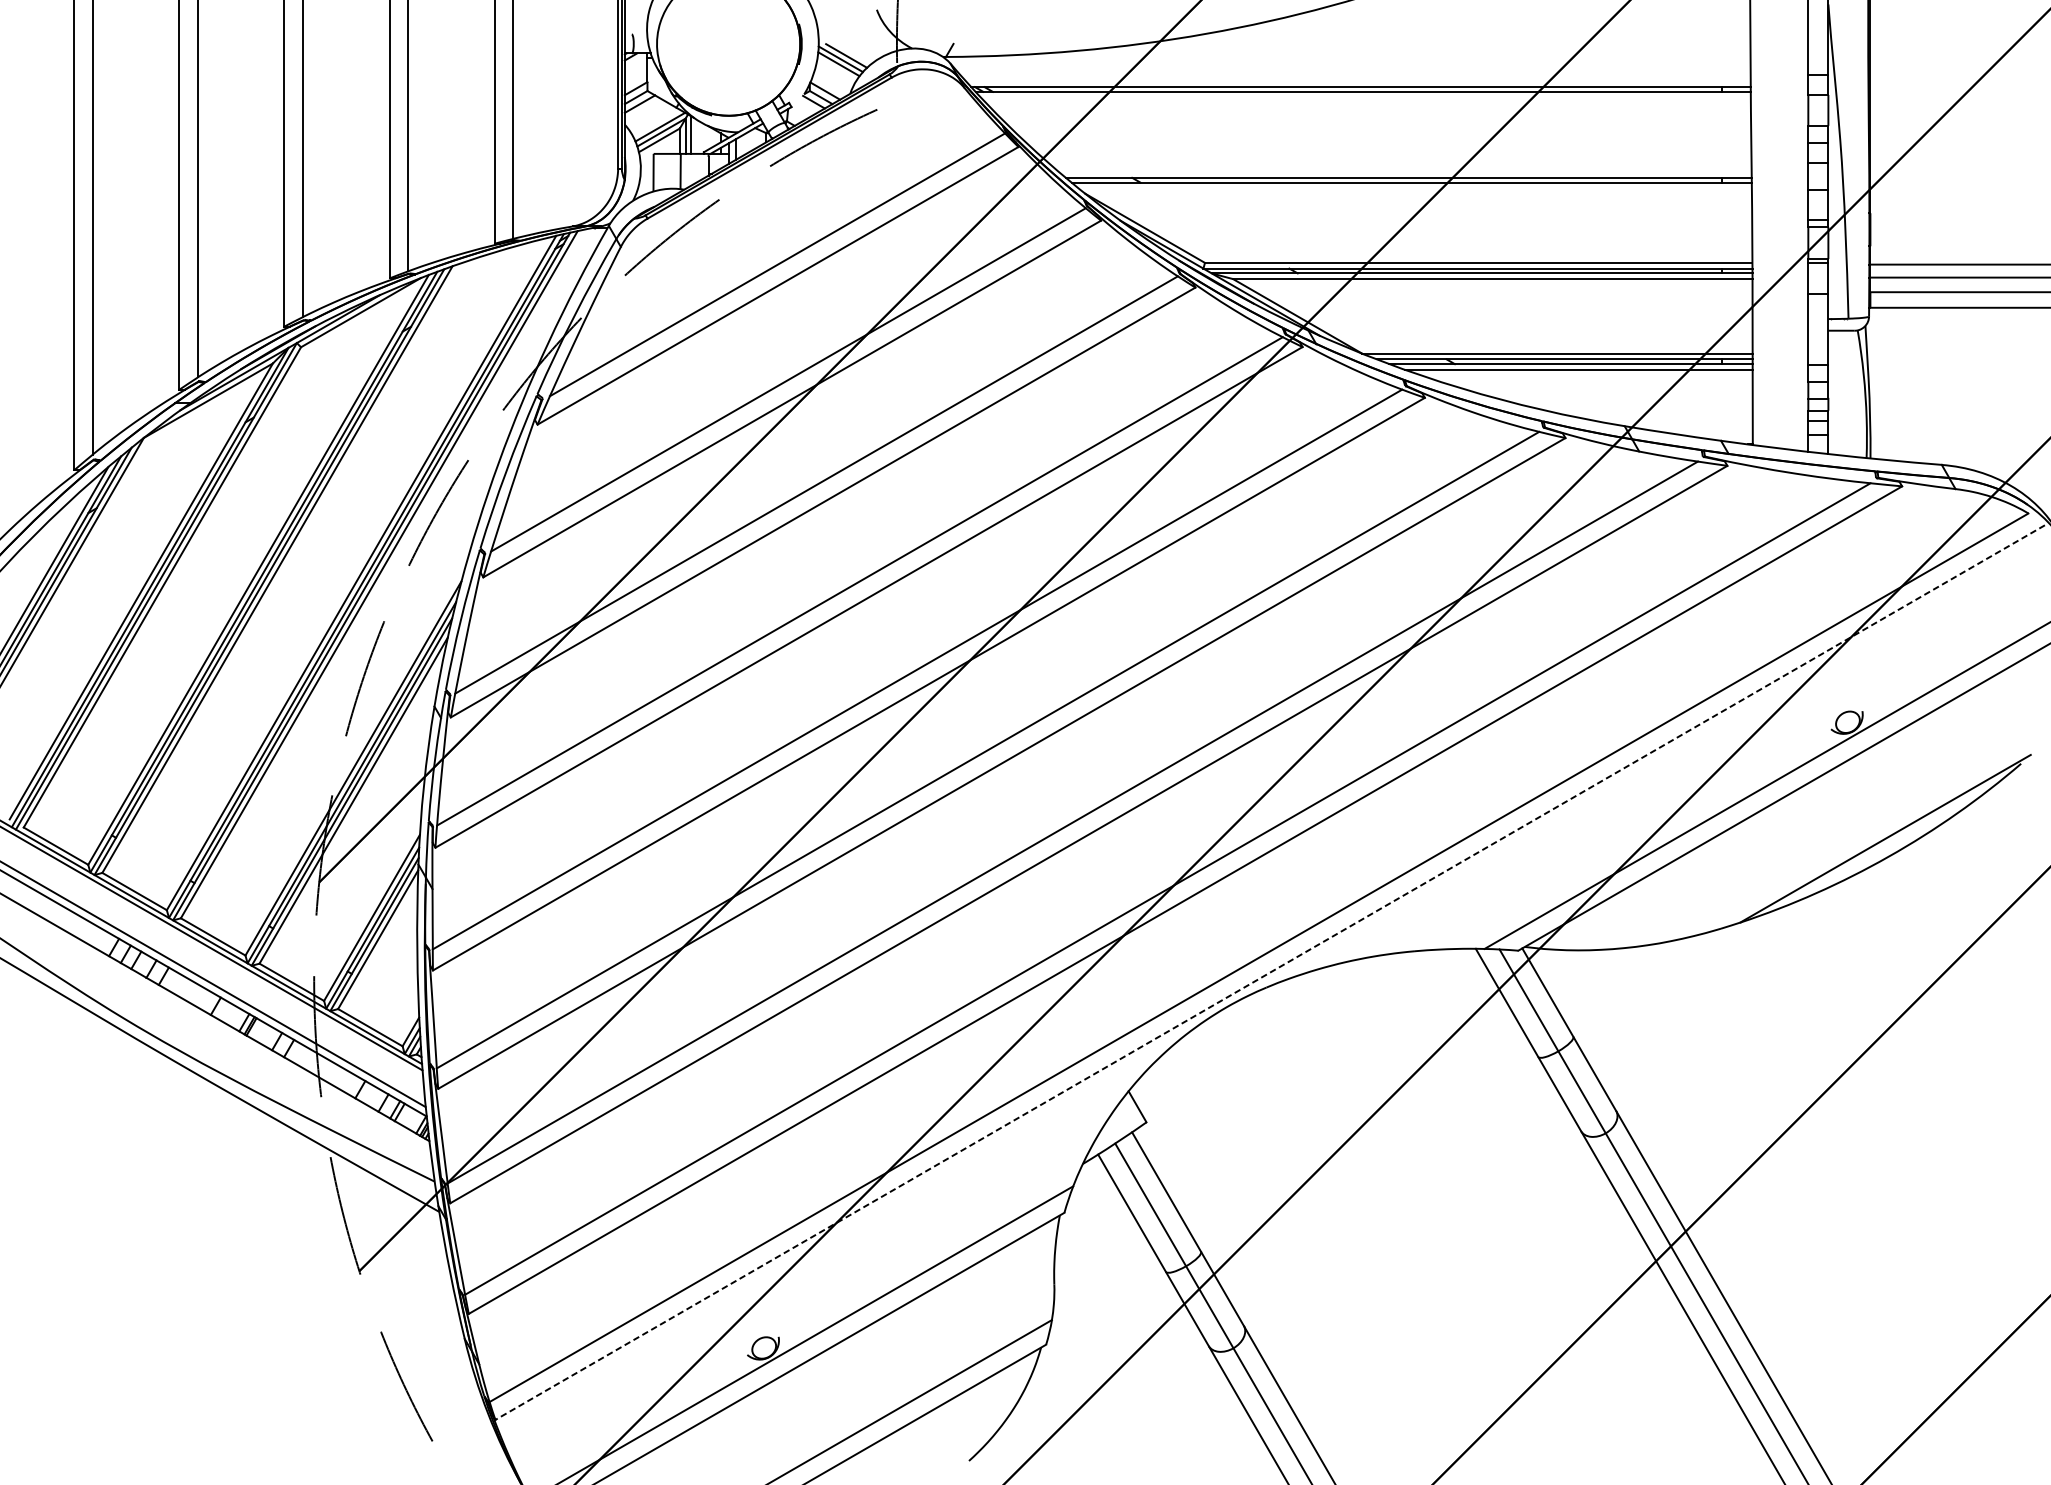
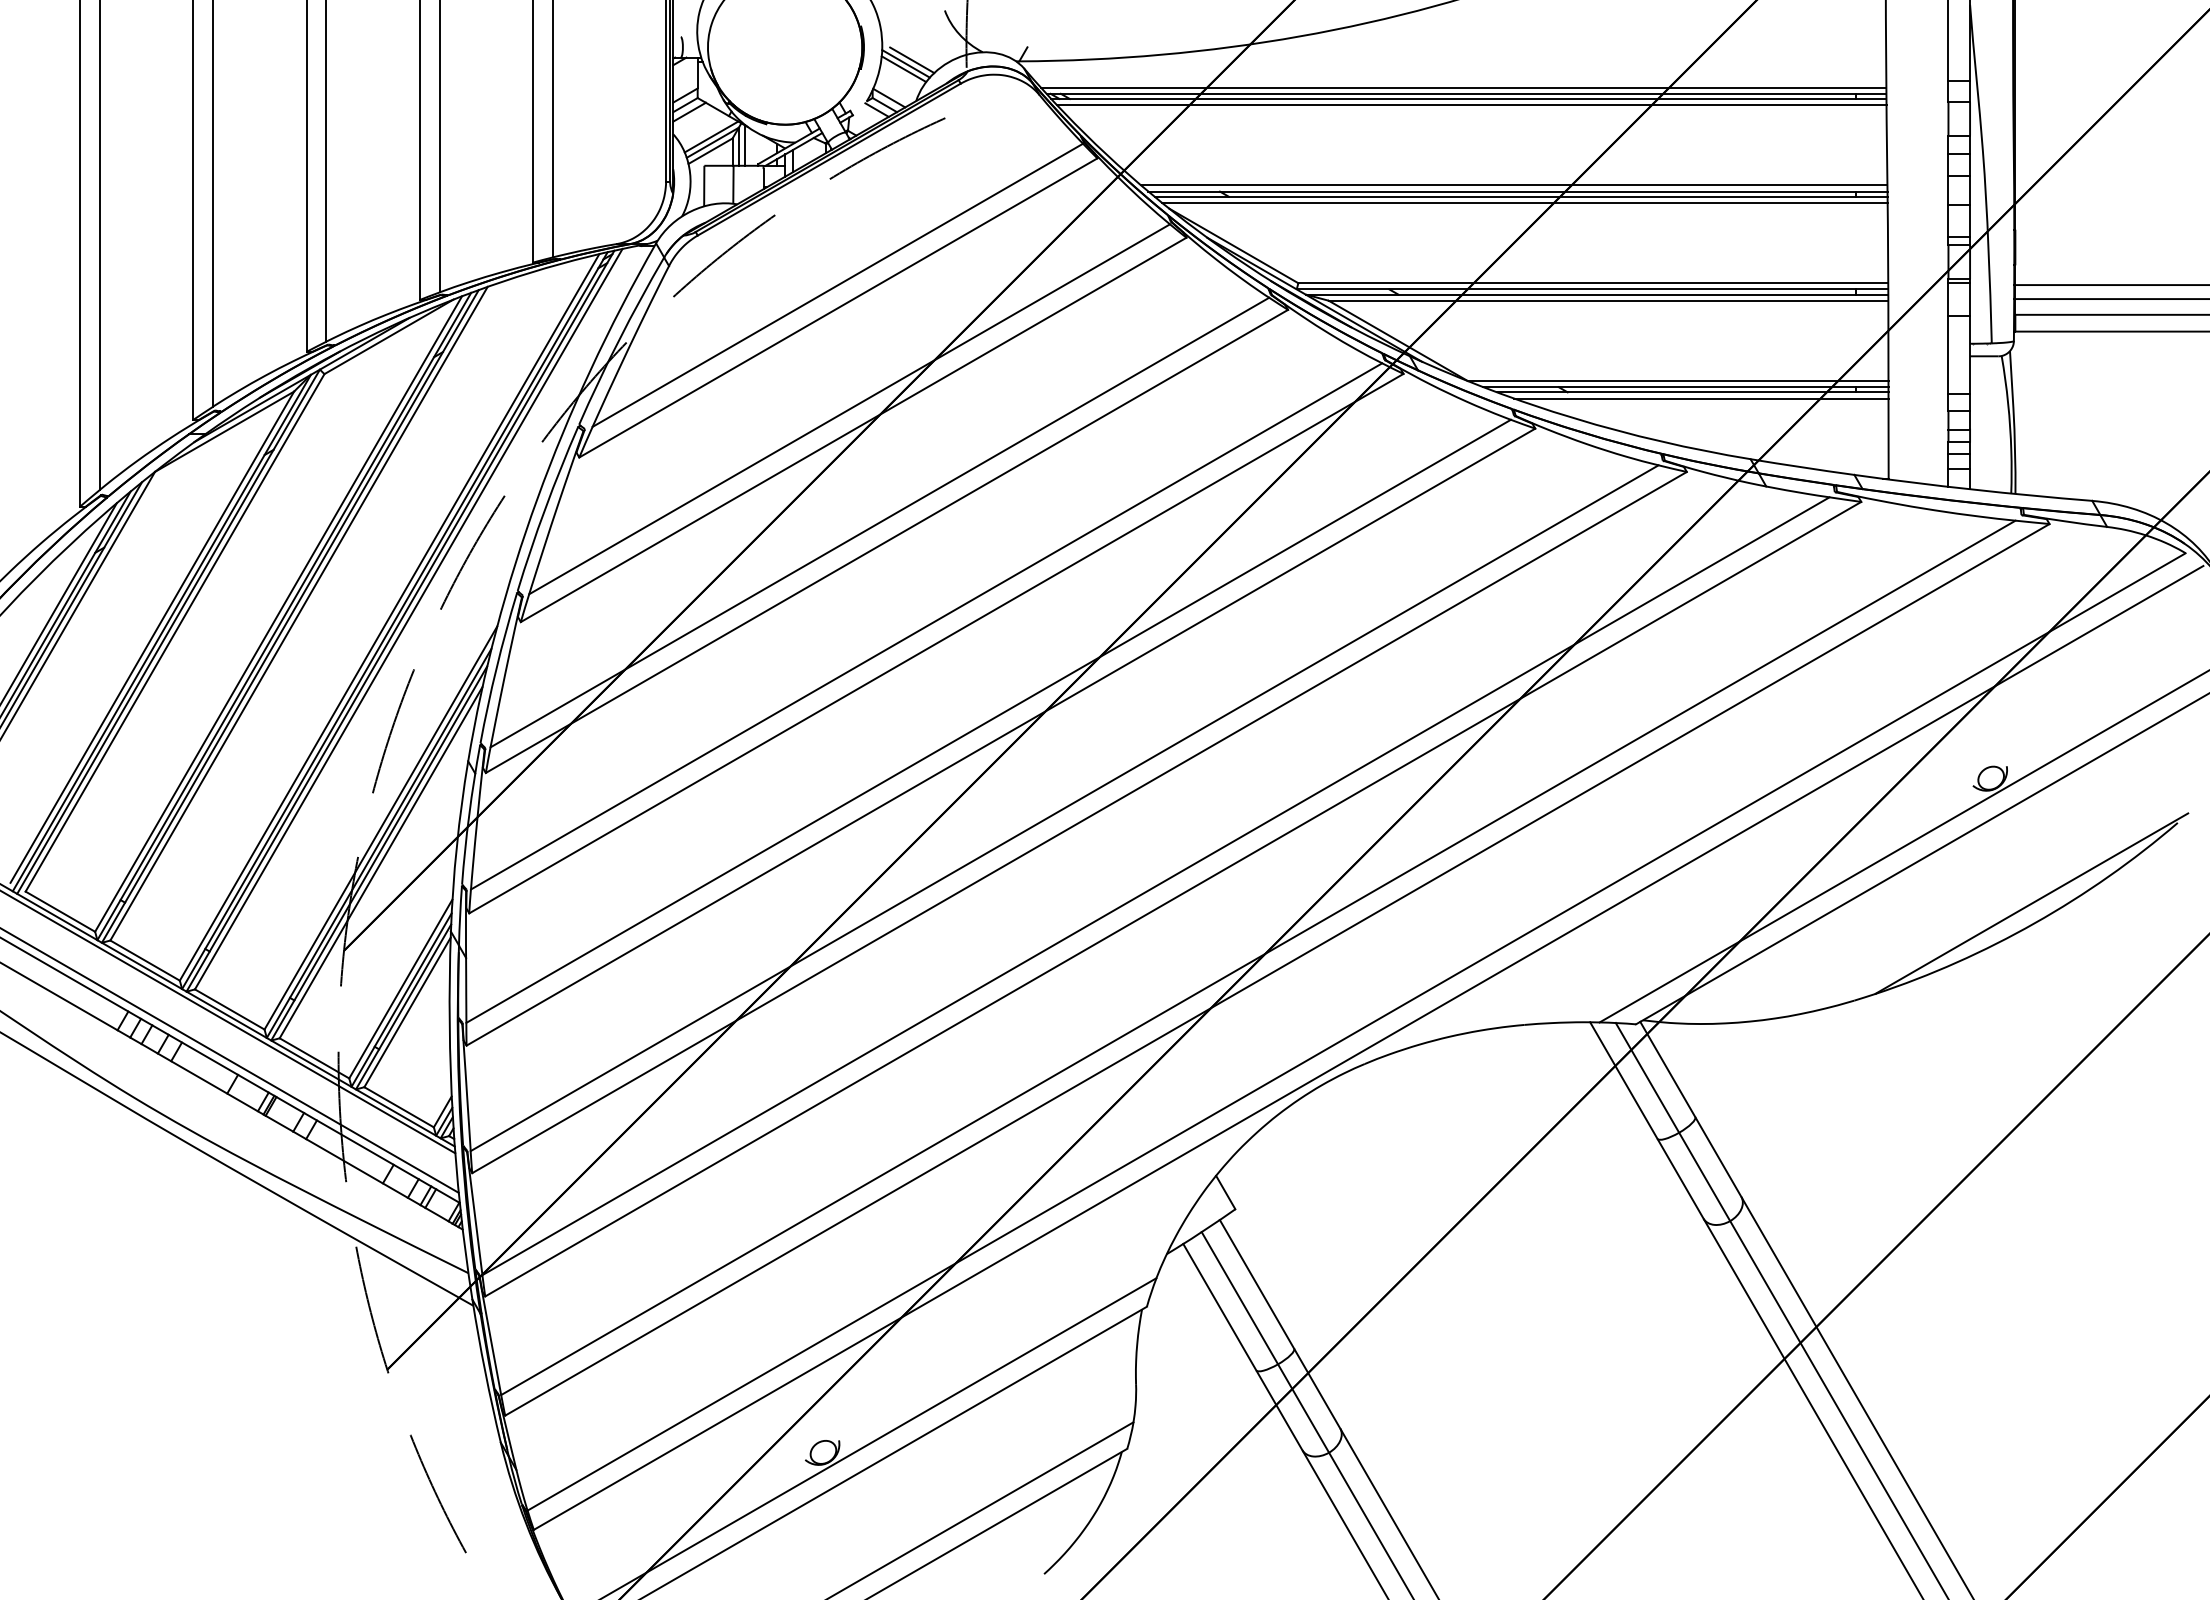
line: (1358, 81) -> (1463, 87), added
line: (1365, 97) -> (1471, 105), added
line: (1405, 172) -> (1514, 185), added
line: (1414, 187) -> (1524, 202), added
line: (1270, 972) -> (1368, 1047), dashed -> solid

